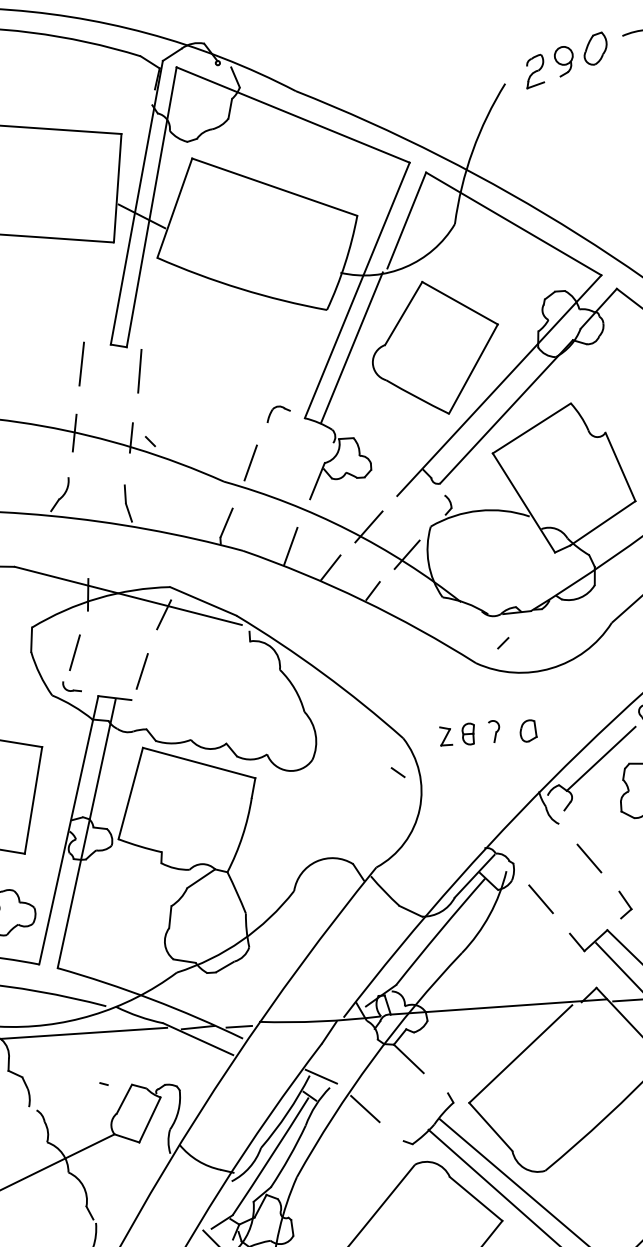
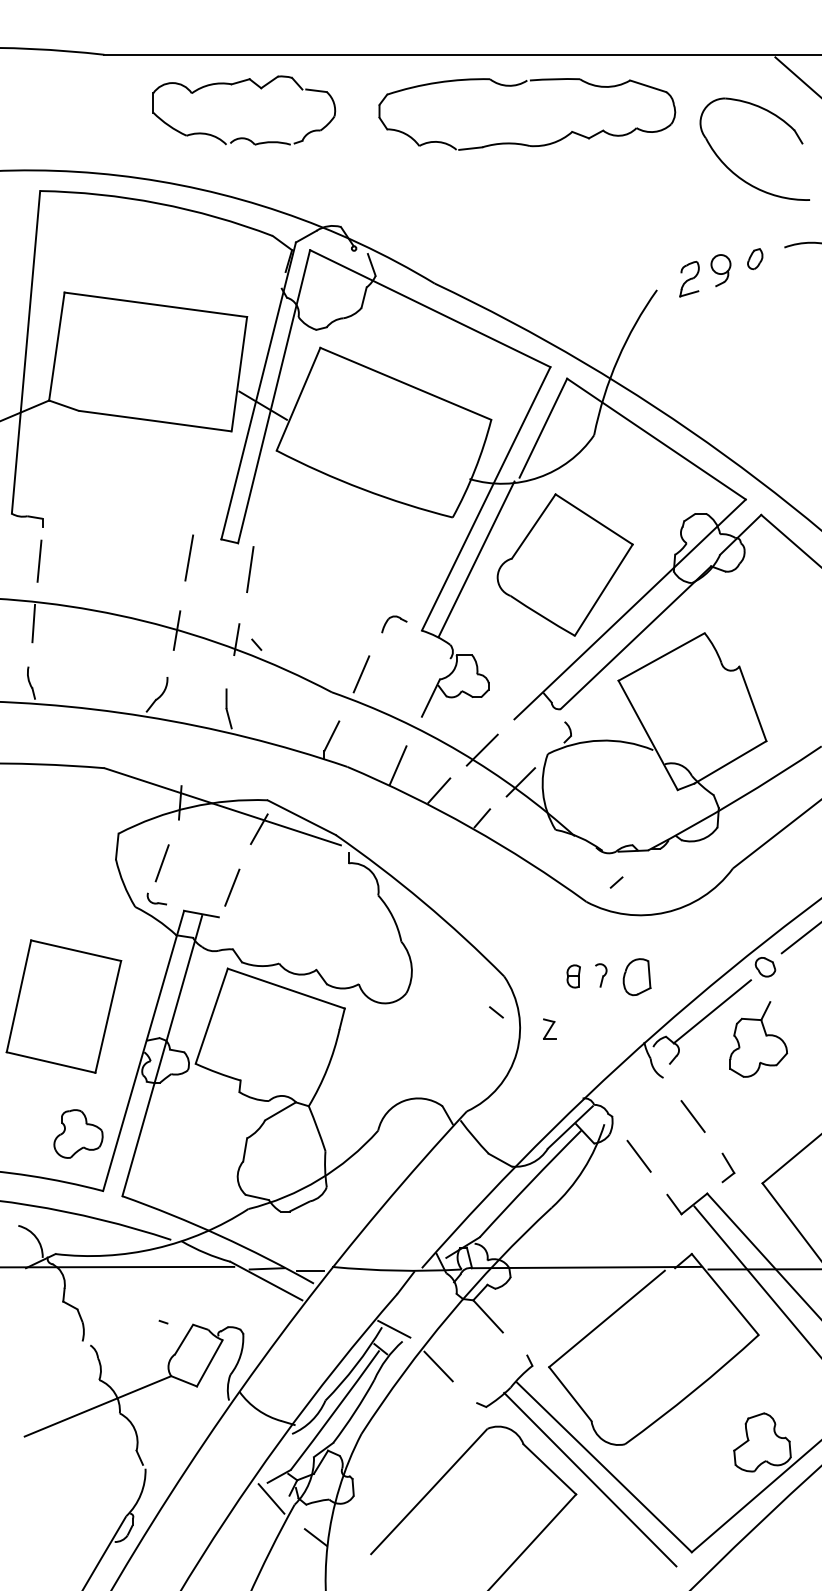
part: (595, 48) -> (755, 258), size x0.6
part: (528, 731) -> (637, 977), size x1.6
part: (445, 735) -> (549, 1028), moved

